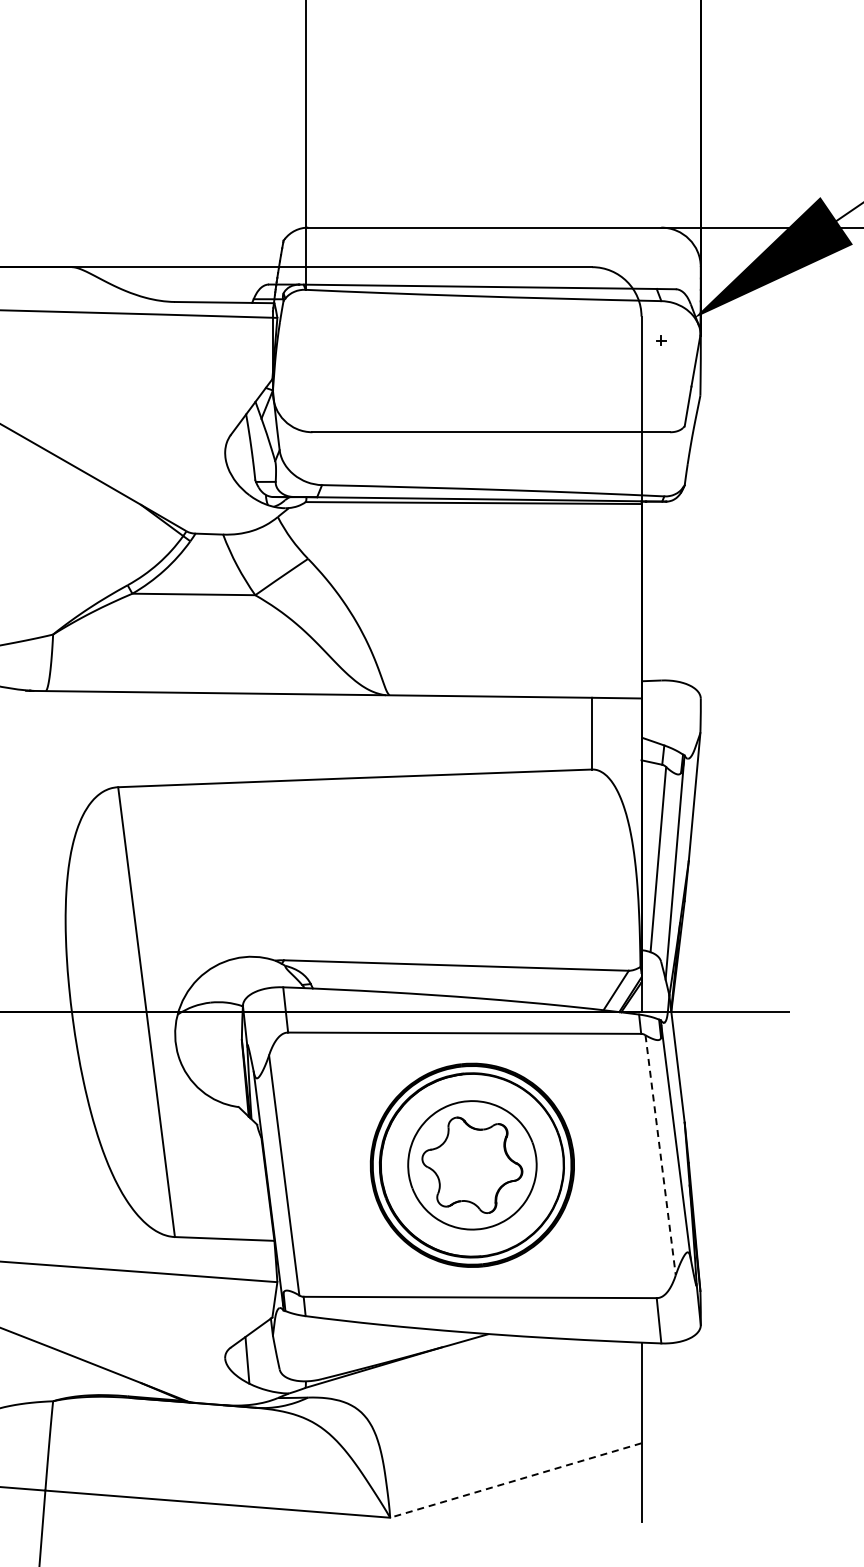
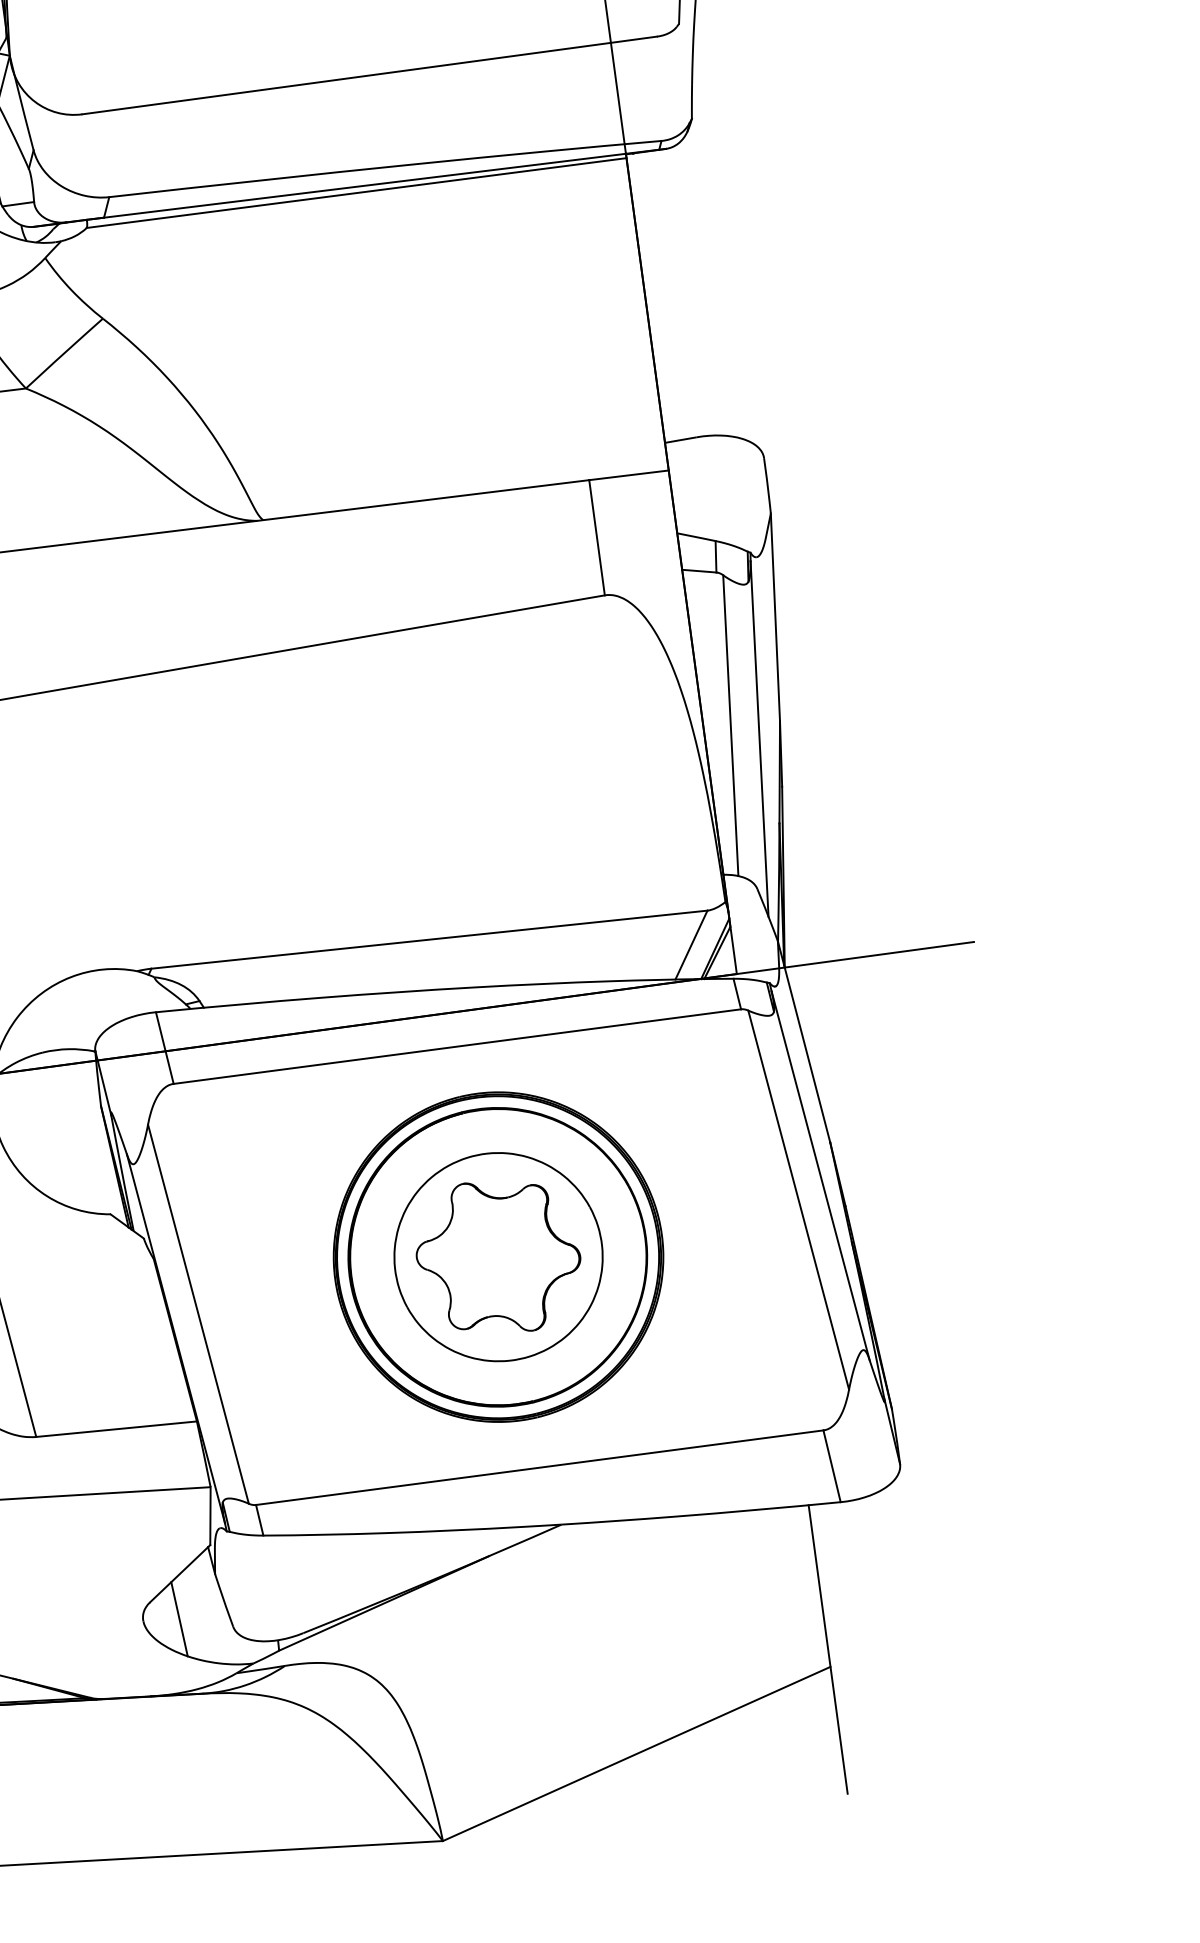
line: (660, 1155) -> (798, 1200), dashed -> solid
line: (515, 1480) -> (636, 1754), dashed -> solid

